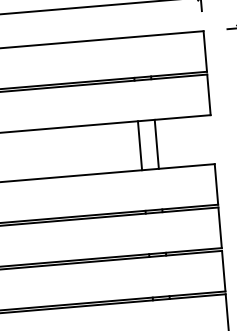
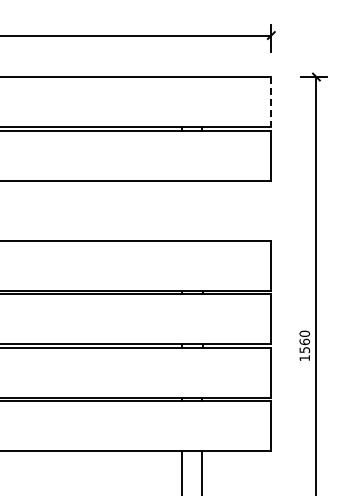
line: (205, 51) -> (271, 102), solid -> dashed
line: (156, 144) -> (202, 210), removed
line: (139, 145) -> (181, 210), removed

